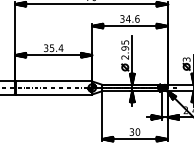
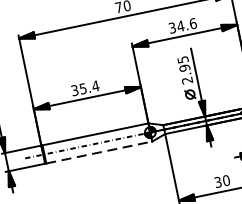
line: (54, 94) -> (99, 152), solid -> dashed

